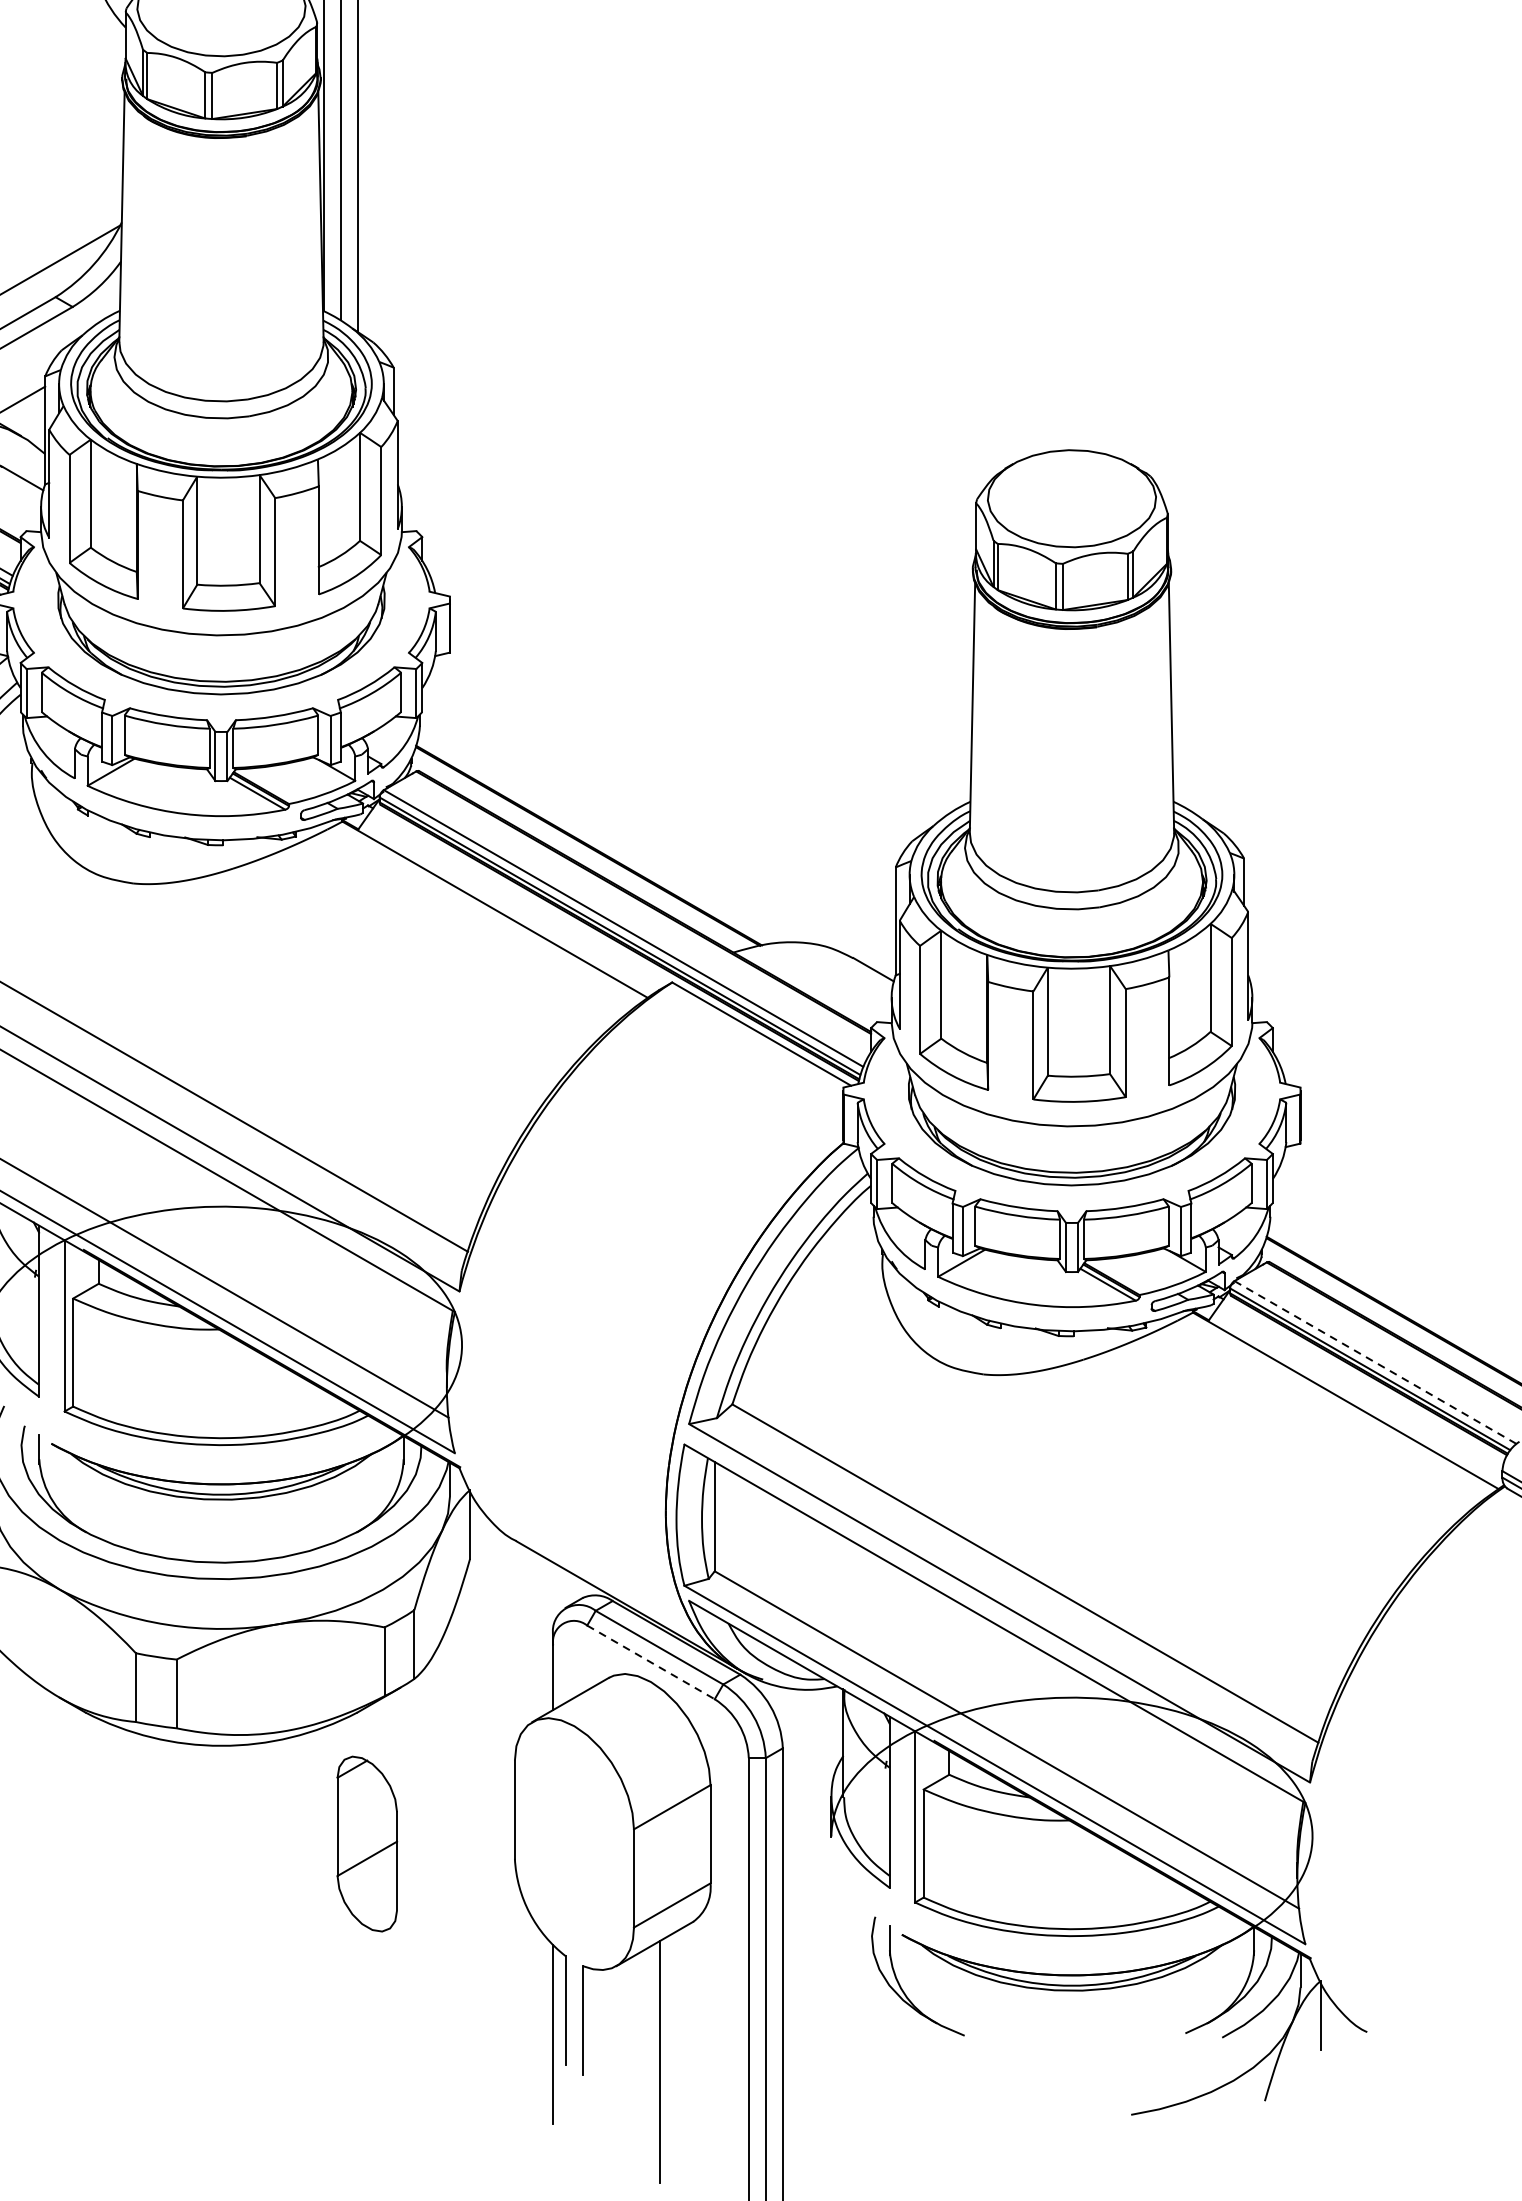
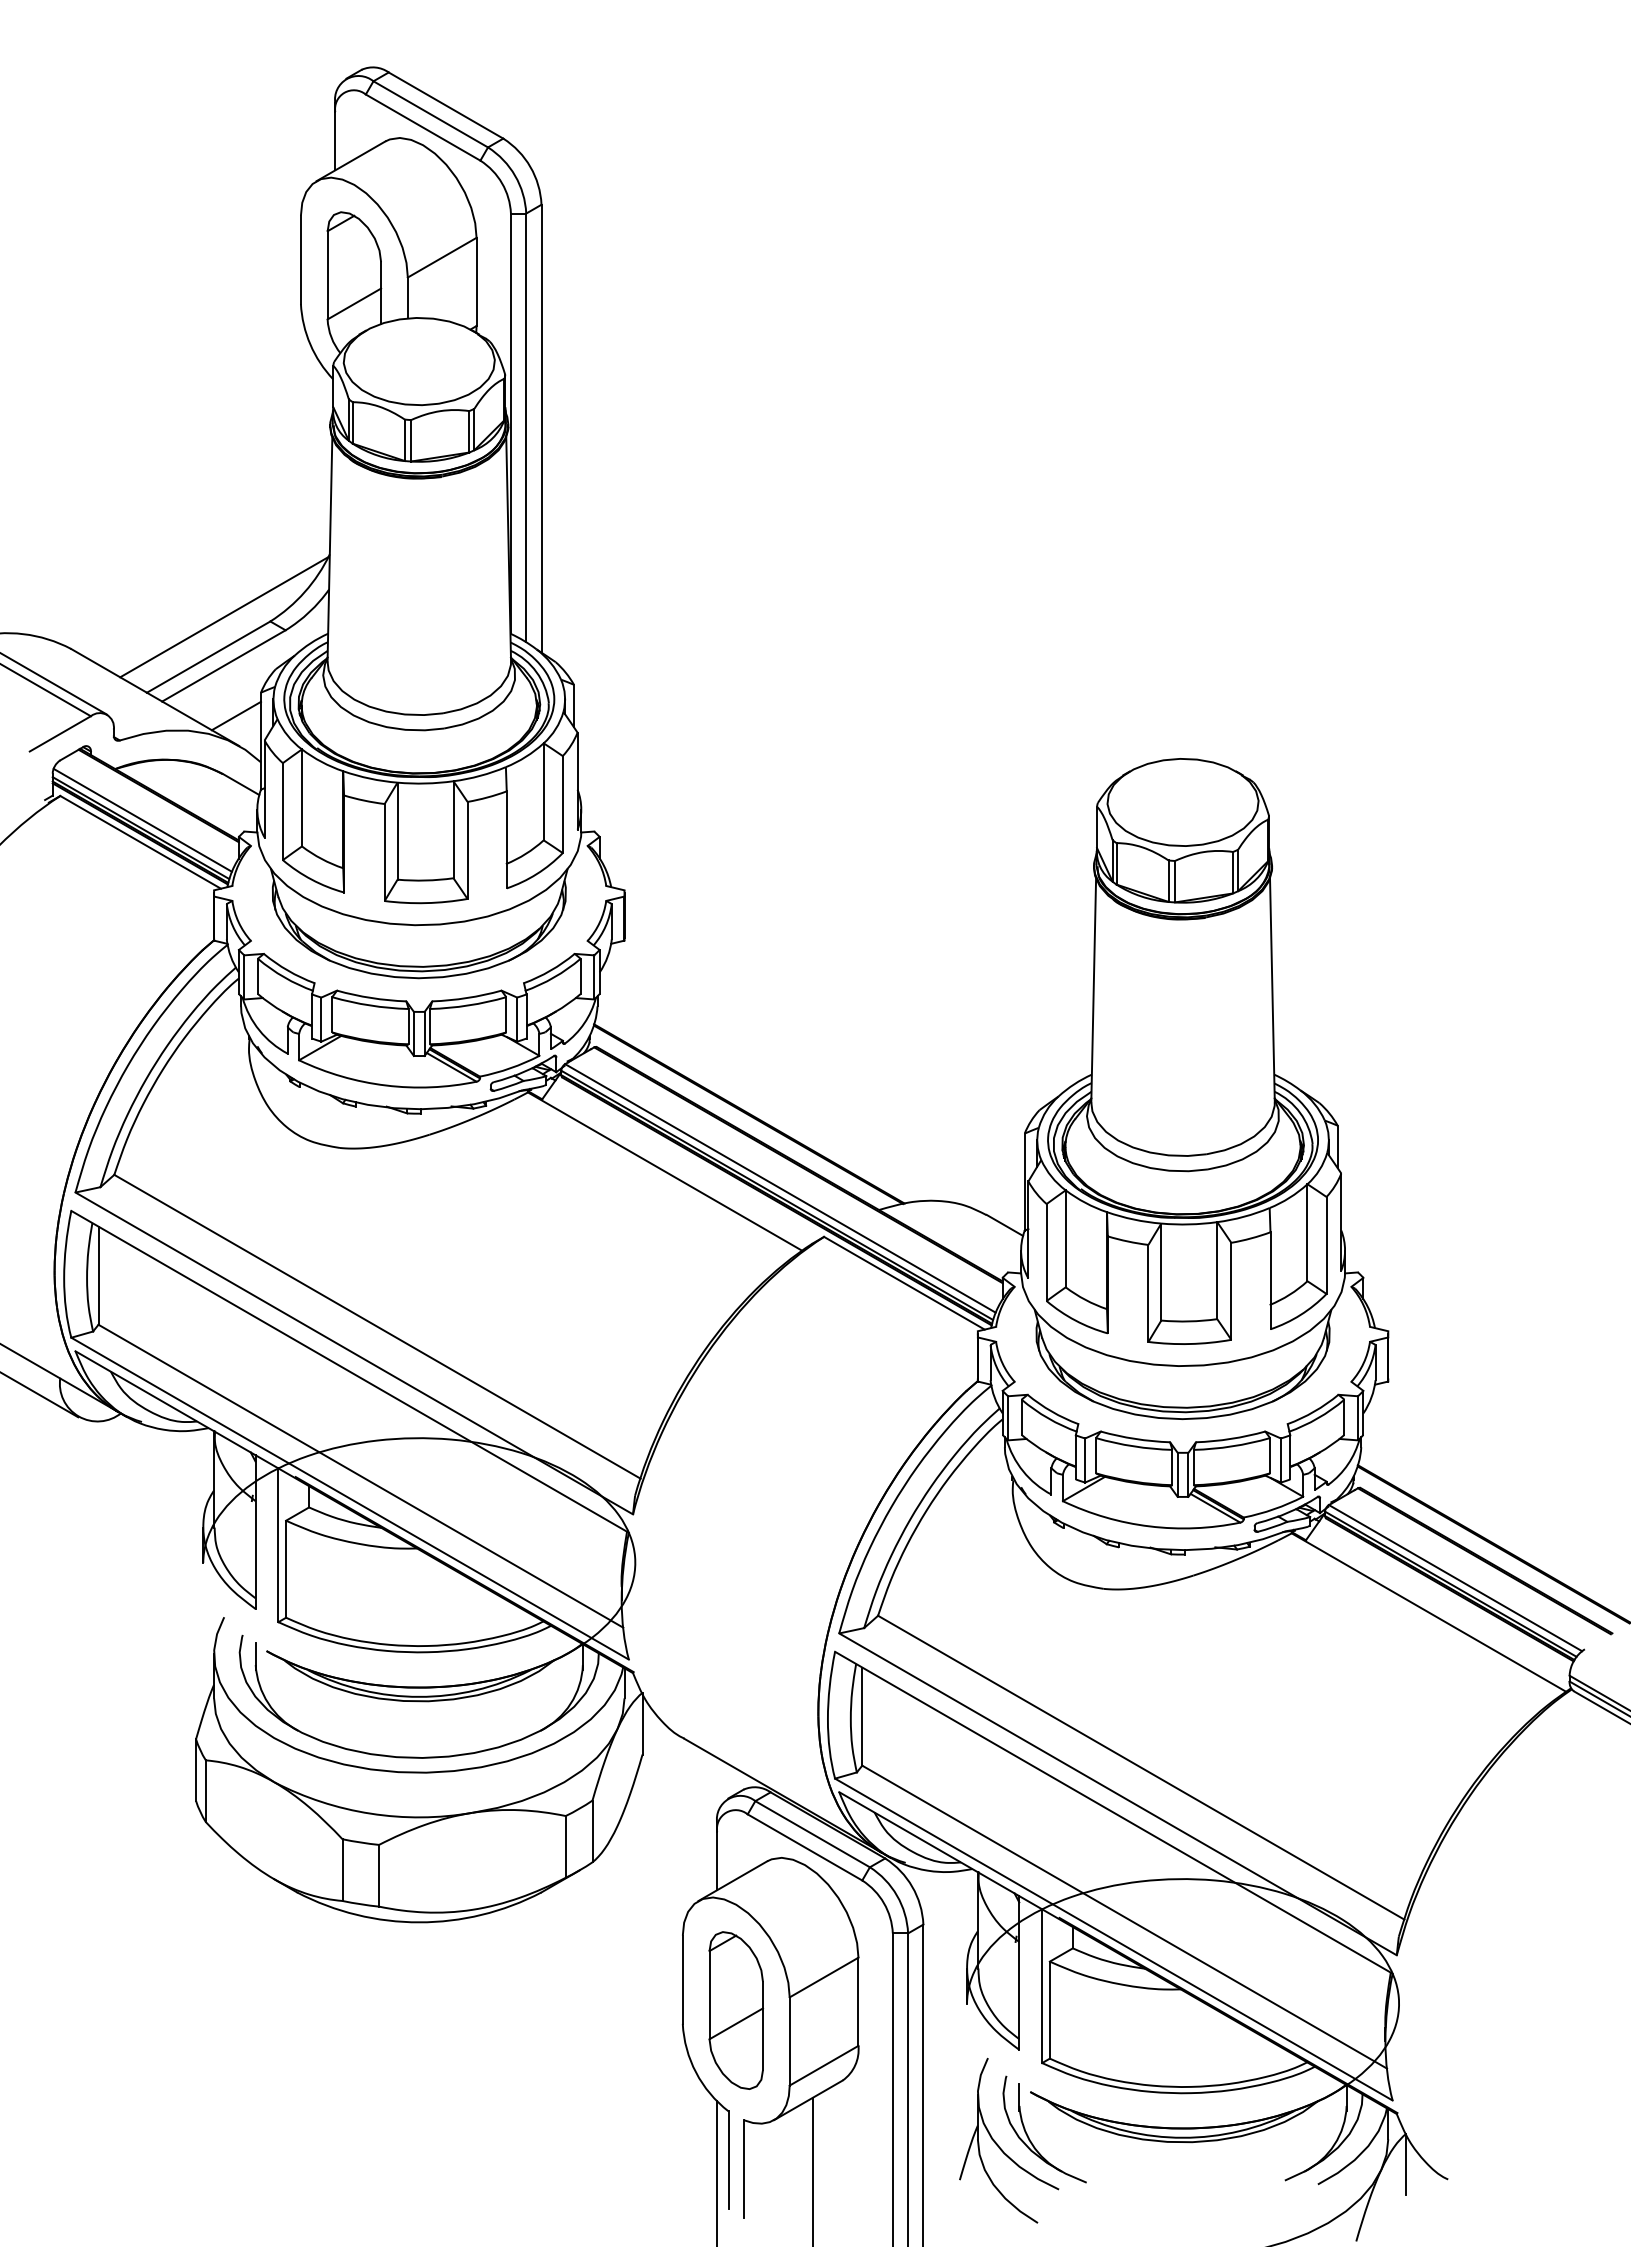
line: (1375, 1362) -> (1455, 1578), dashed -> solid
line: (651, 1662) -> (805, 1847), dashed -> solid
part: (366, 1843) -> (735, 2010), moved
part: (869, 1997) -> (1001, 2148), added

